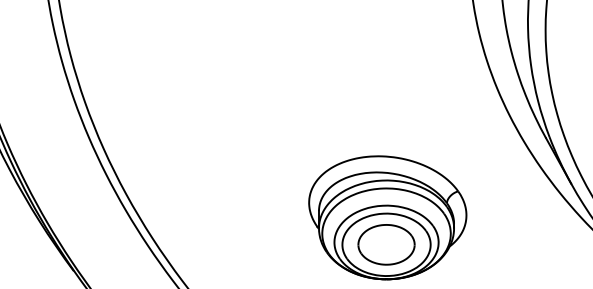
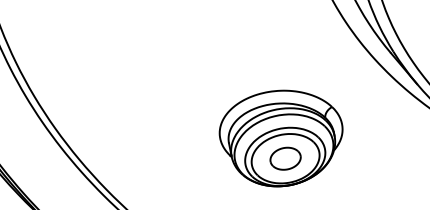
part: (386, 244) -> (285, 158), size x0.7

